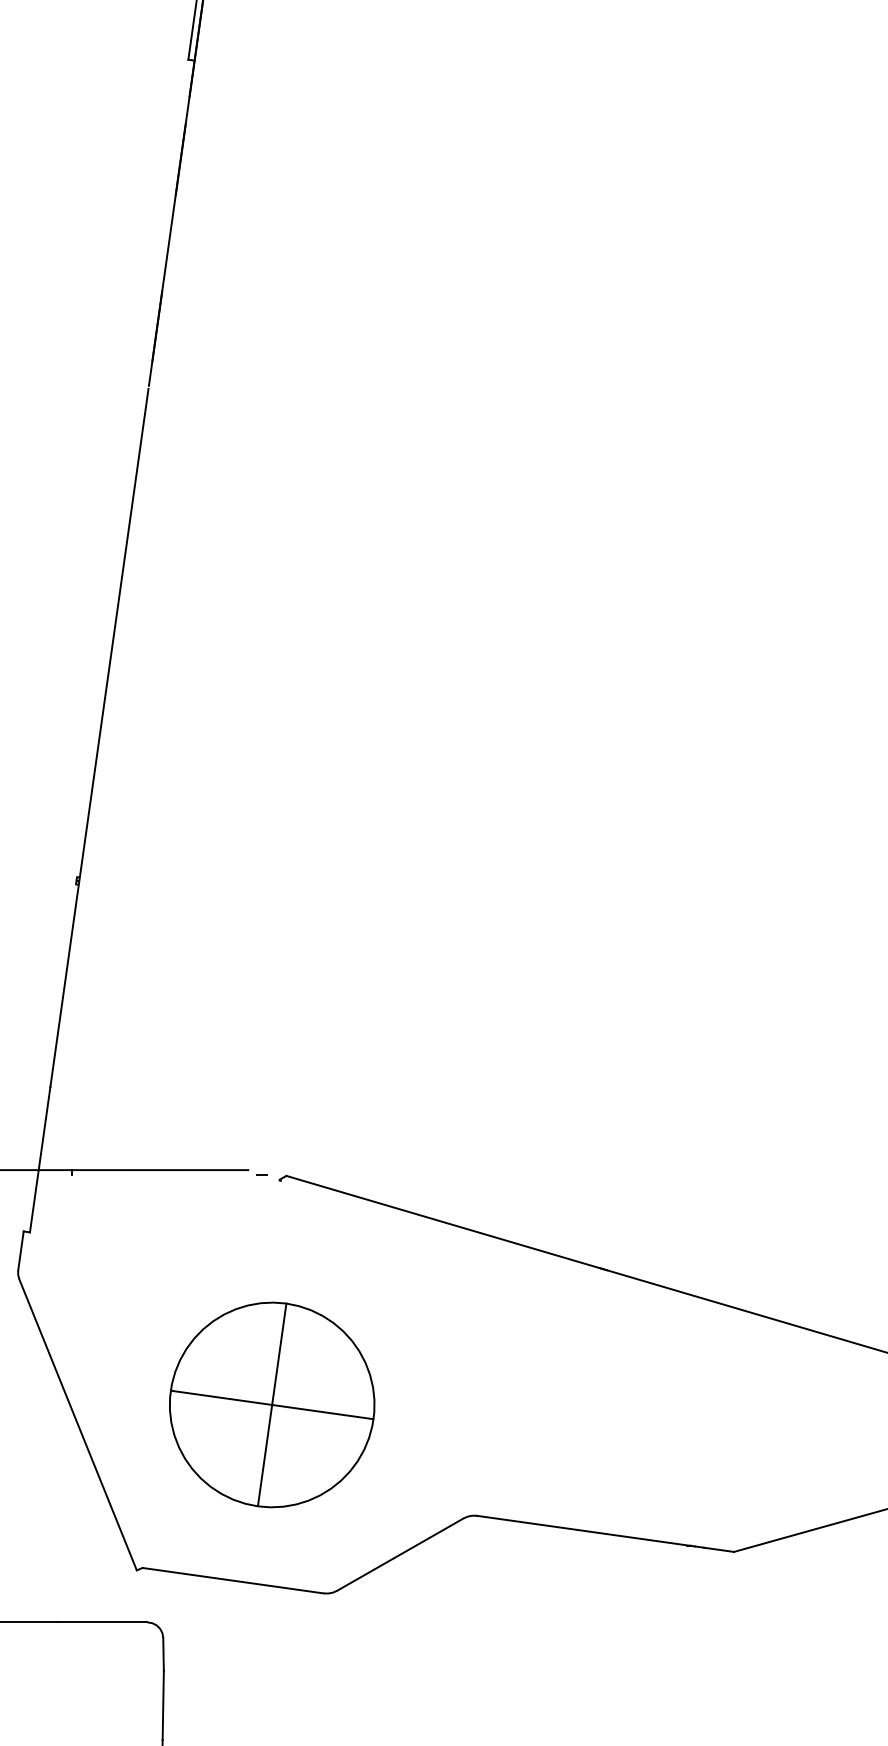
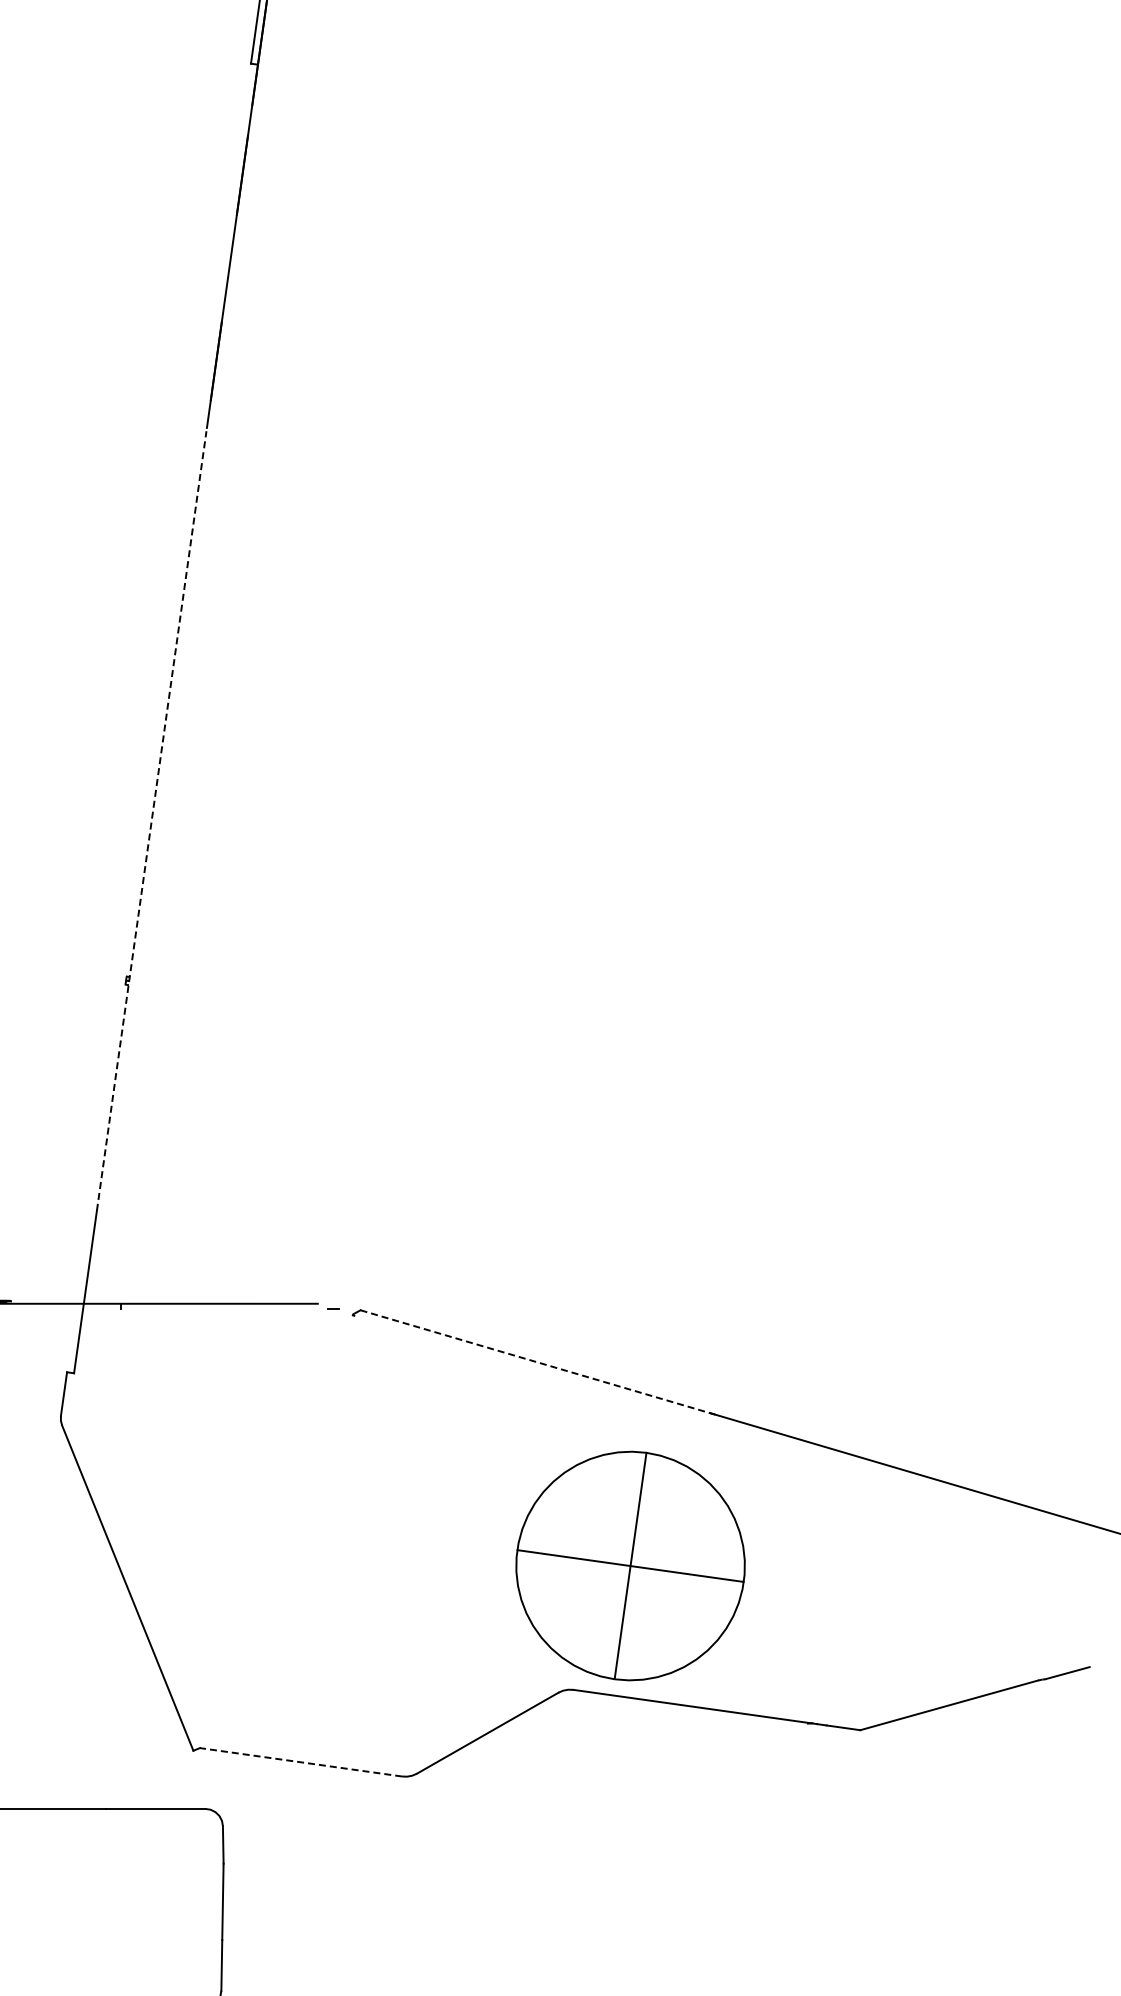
line: (99, 738) -> (151, 821), solid -> dashed
line: (446, 1222) -> (539, 1362), solid -> dashed
part: (272, 1404) -> (630, 1565), moved
line: (232, 1580) -> (300, 1762), solid -> dashed

